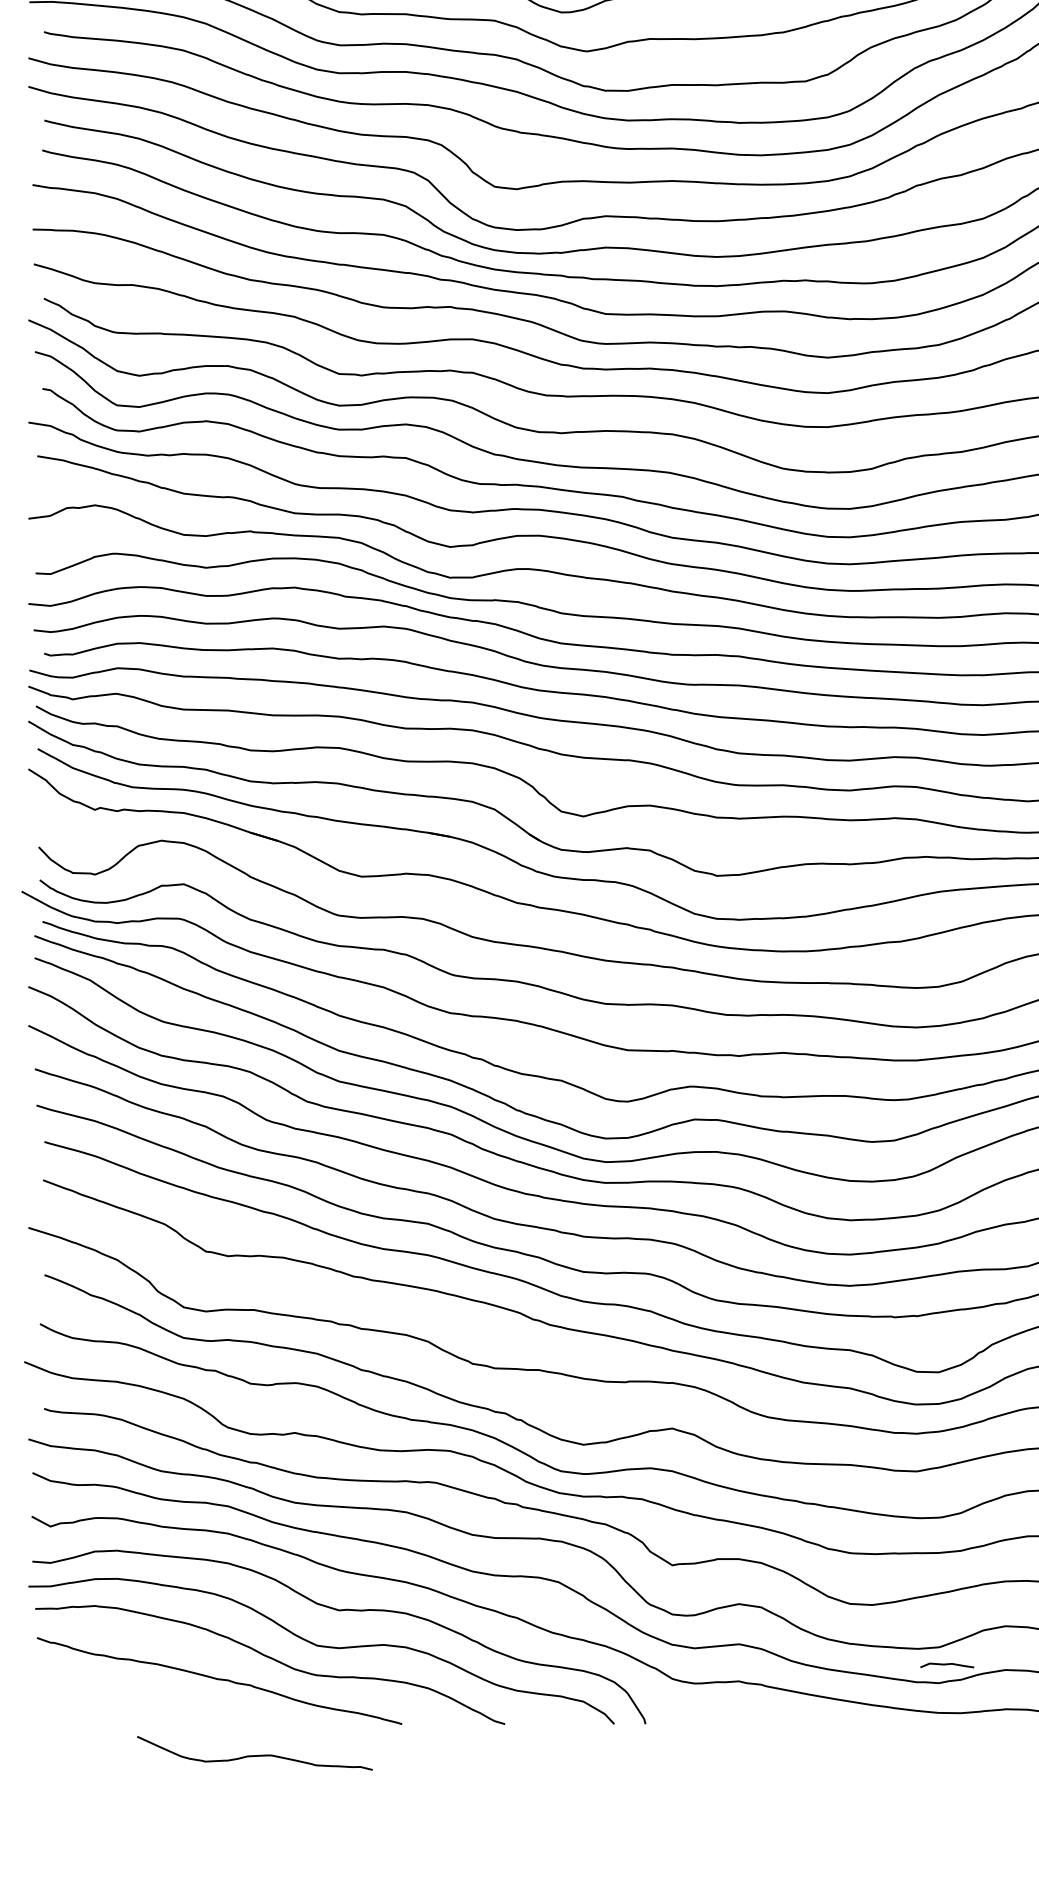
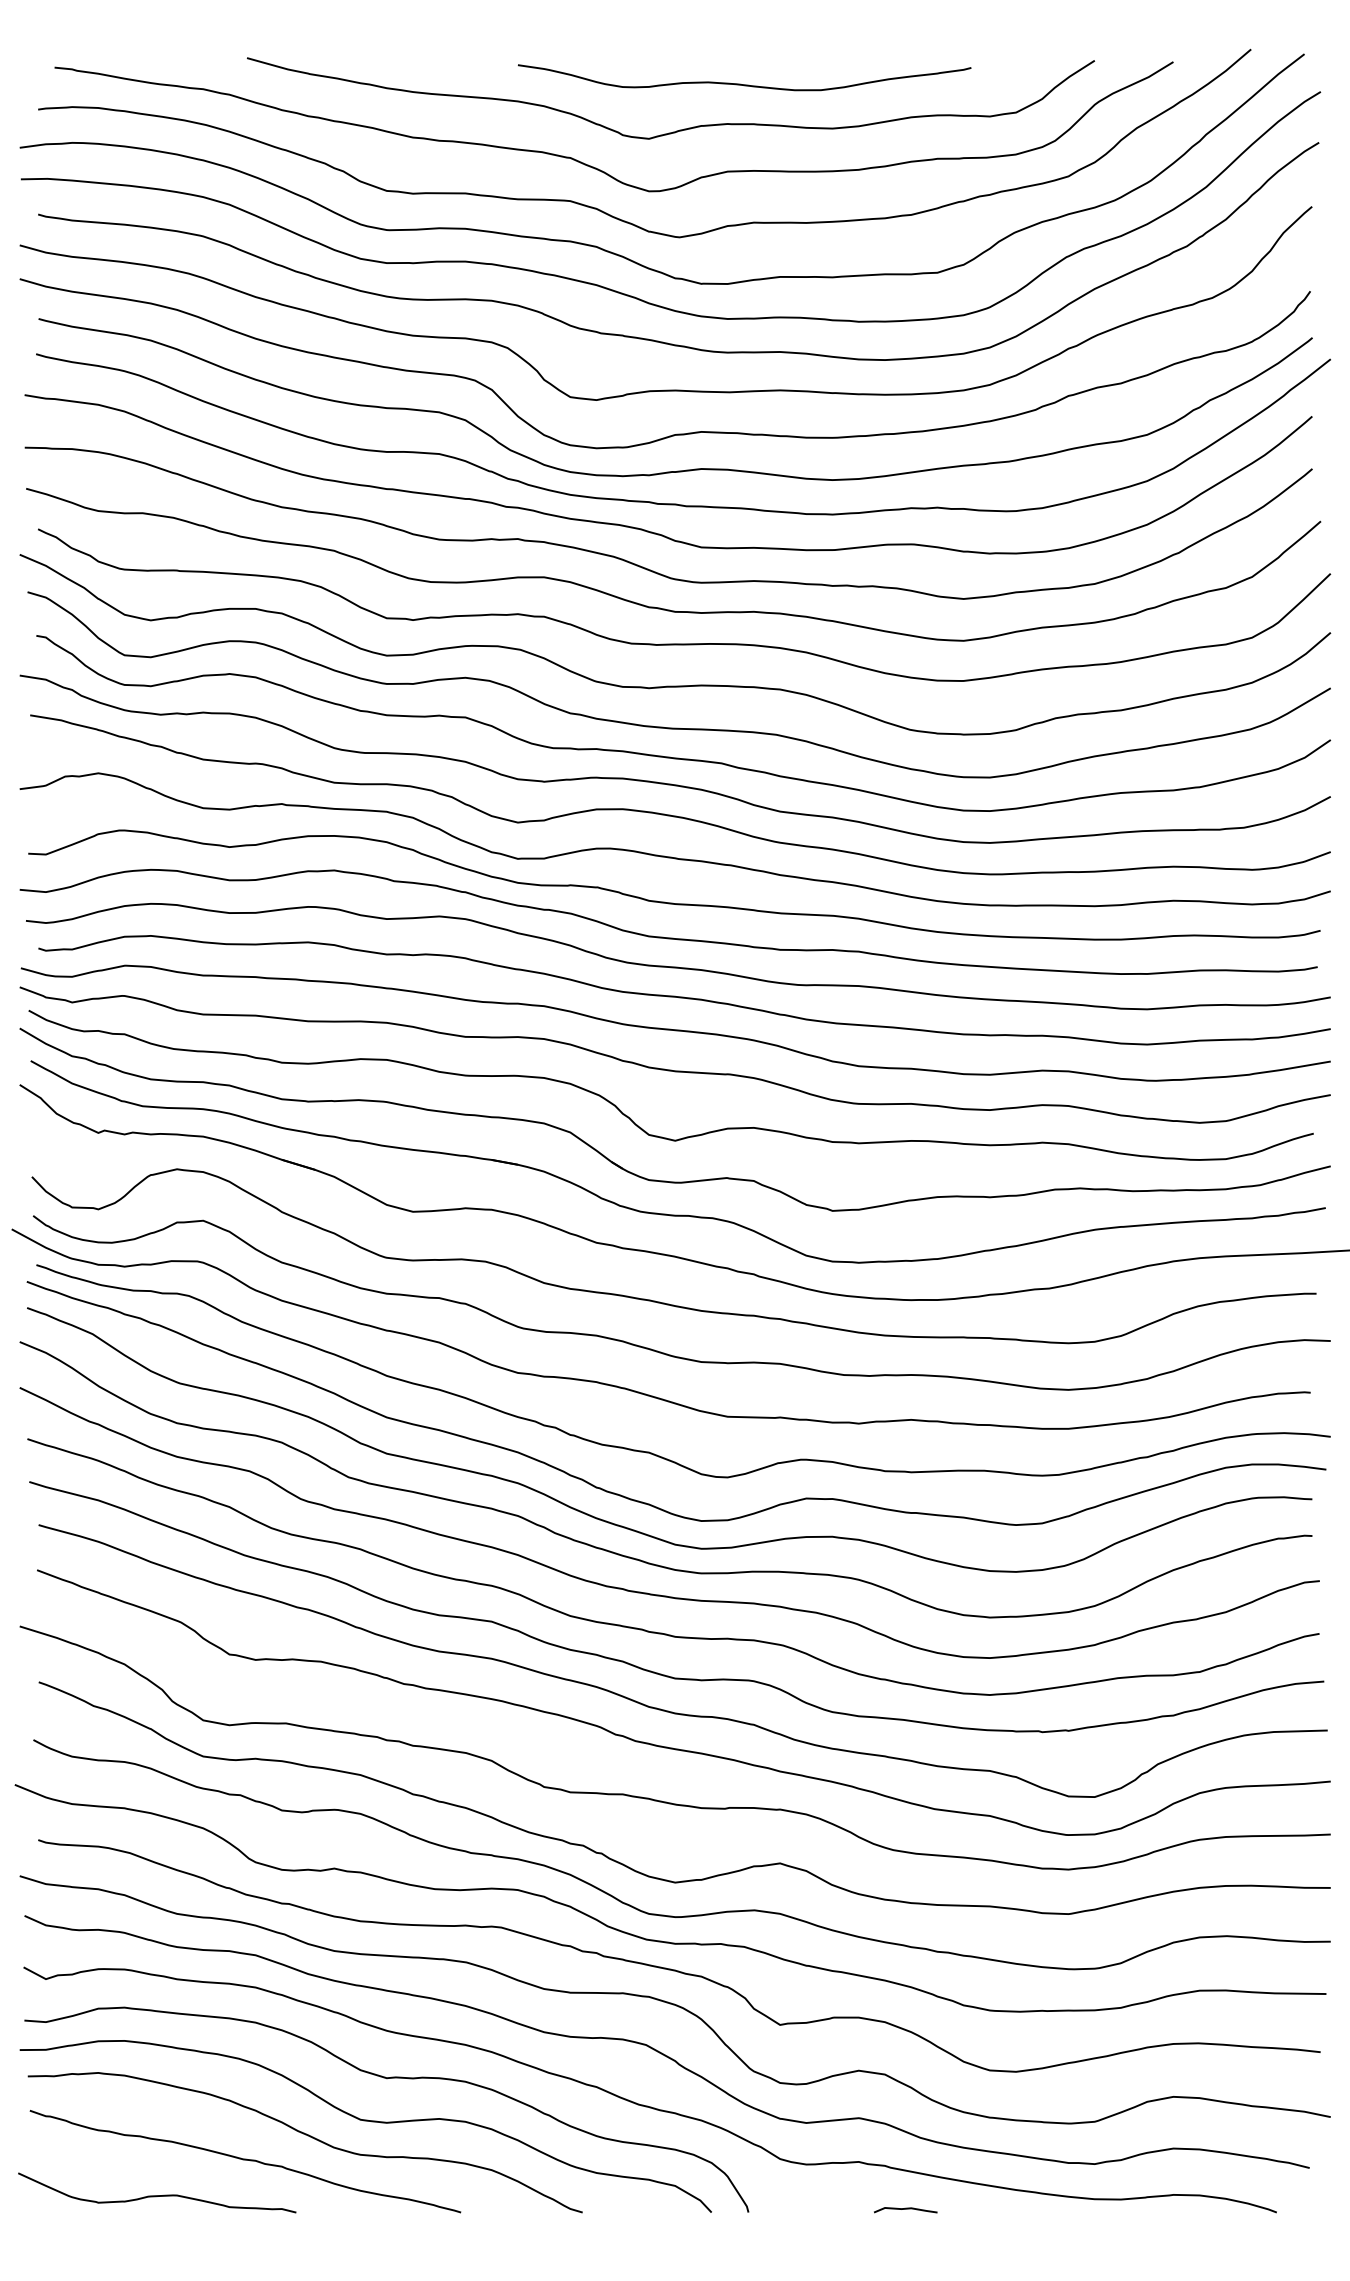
curve: (947, 1664) -> (905, 2209), moved
curve: (255, 1755) -> (157, 2195), moved

